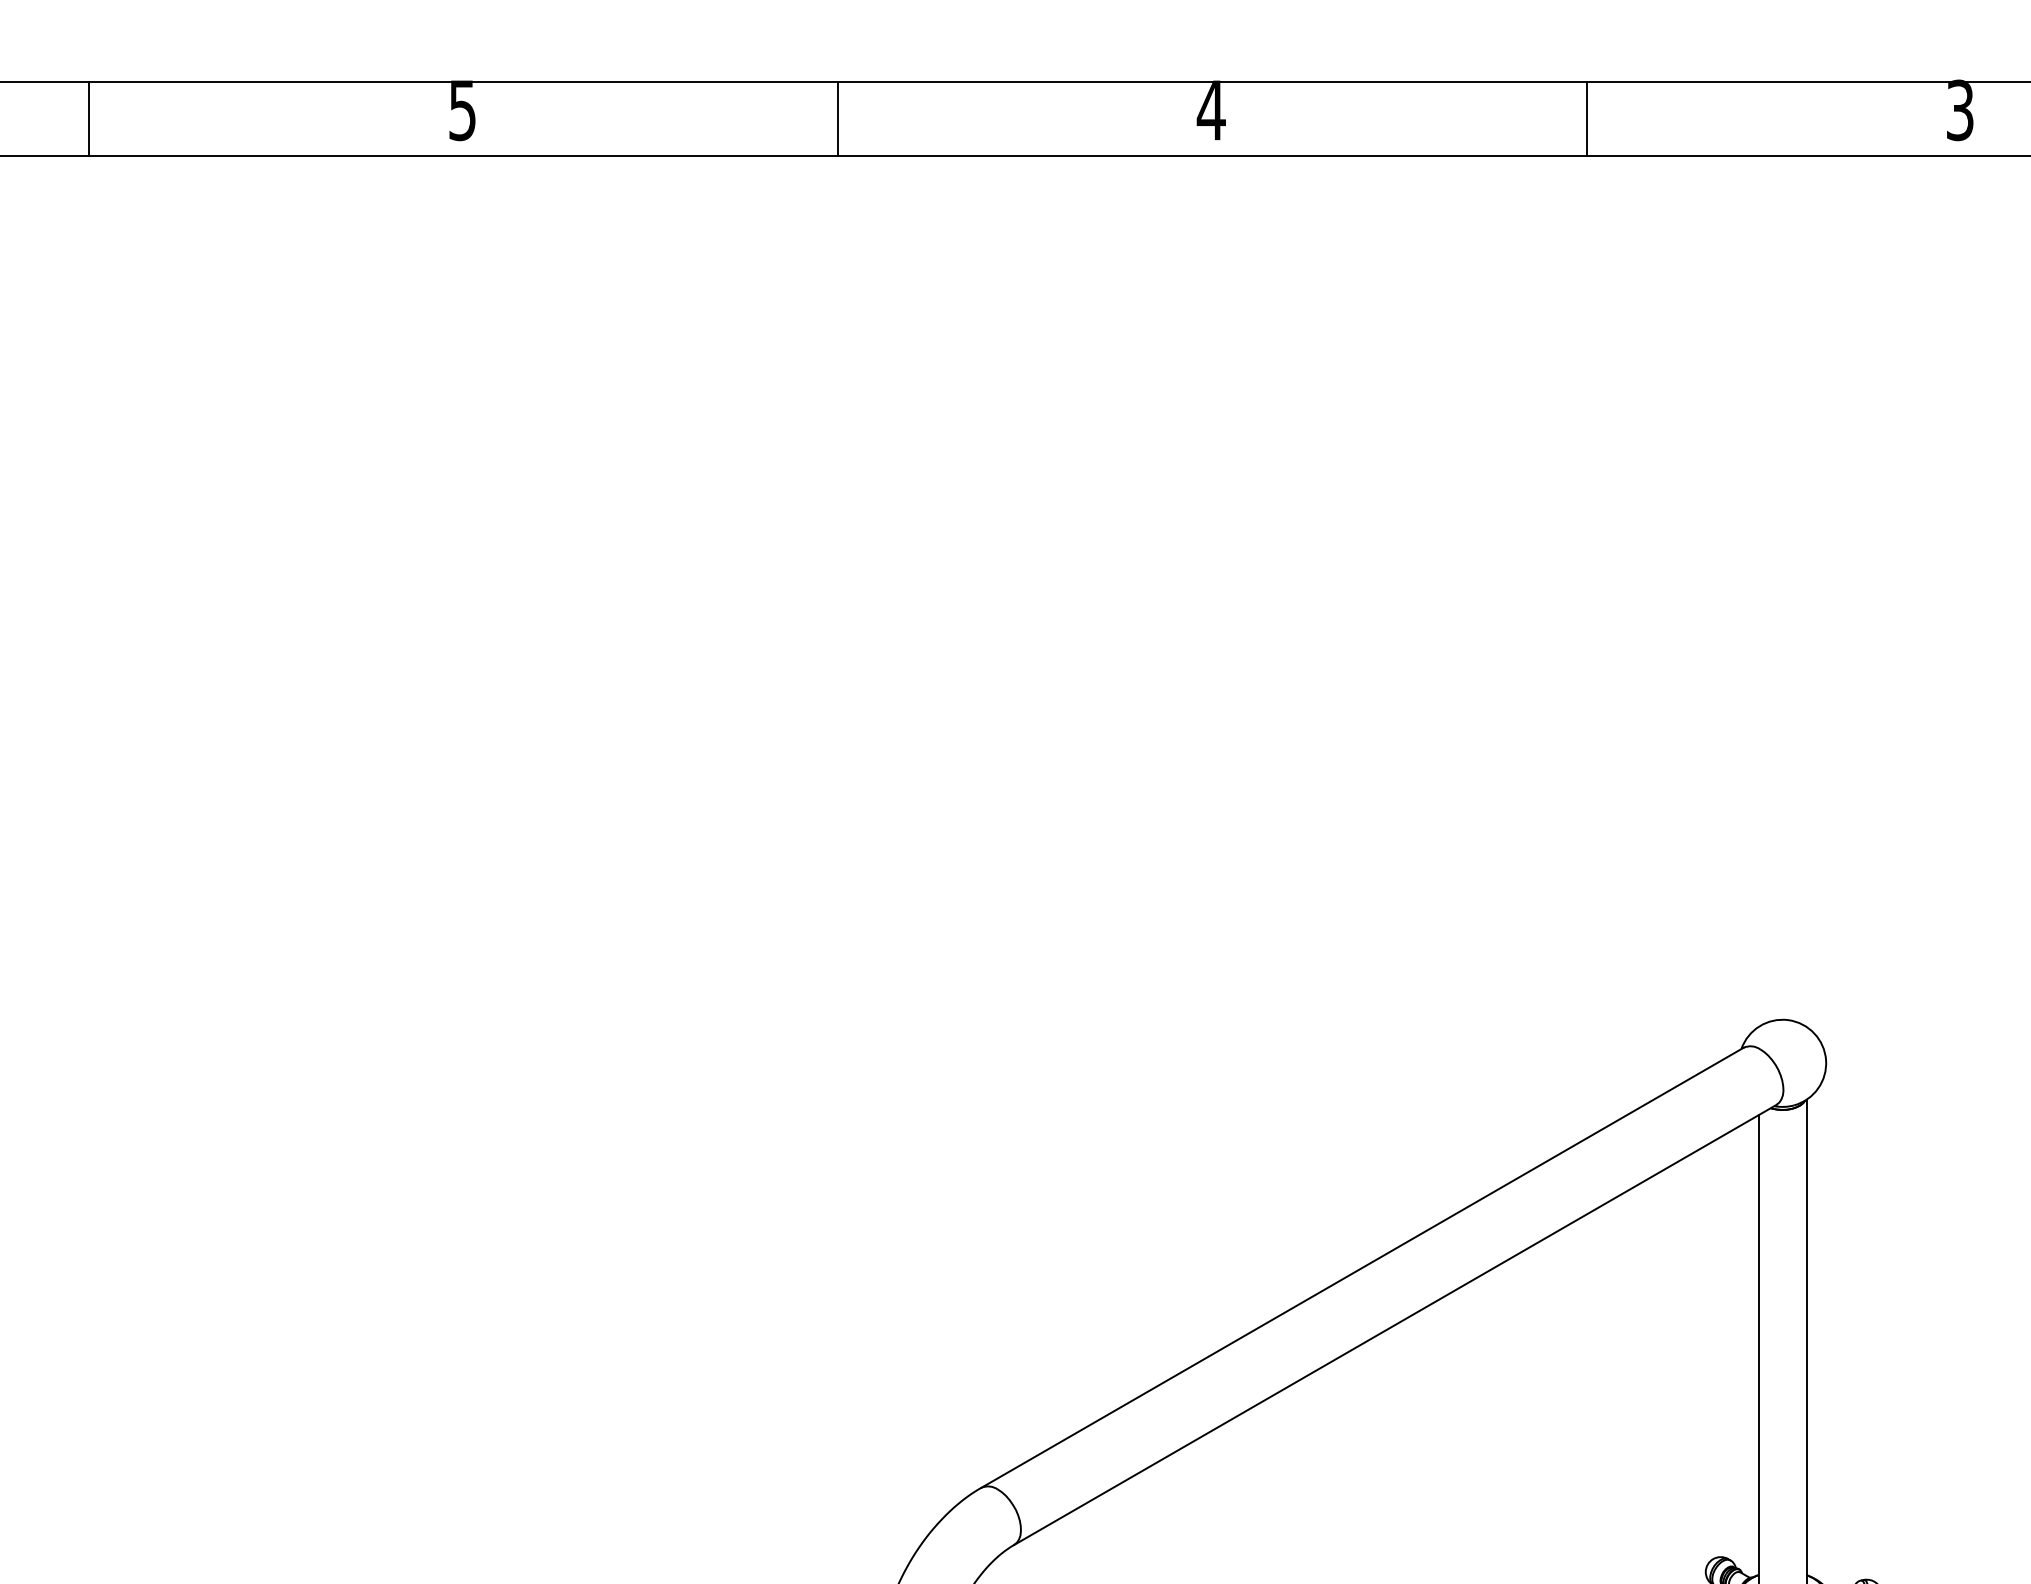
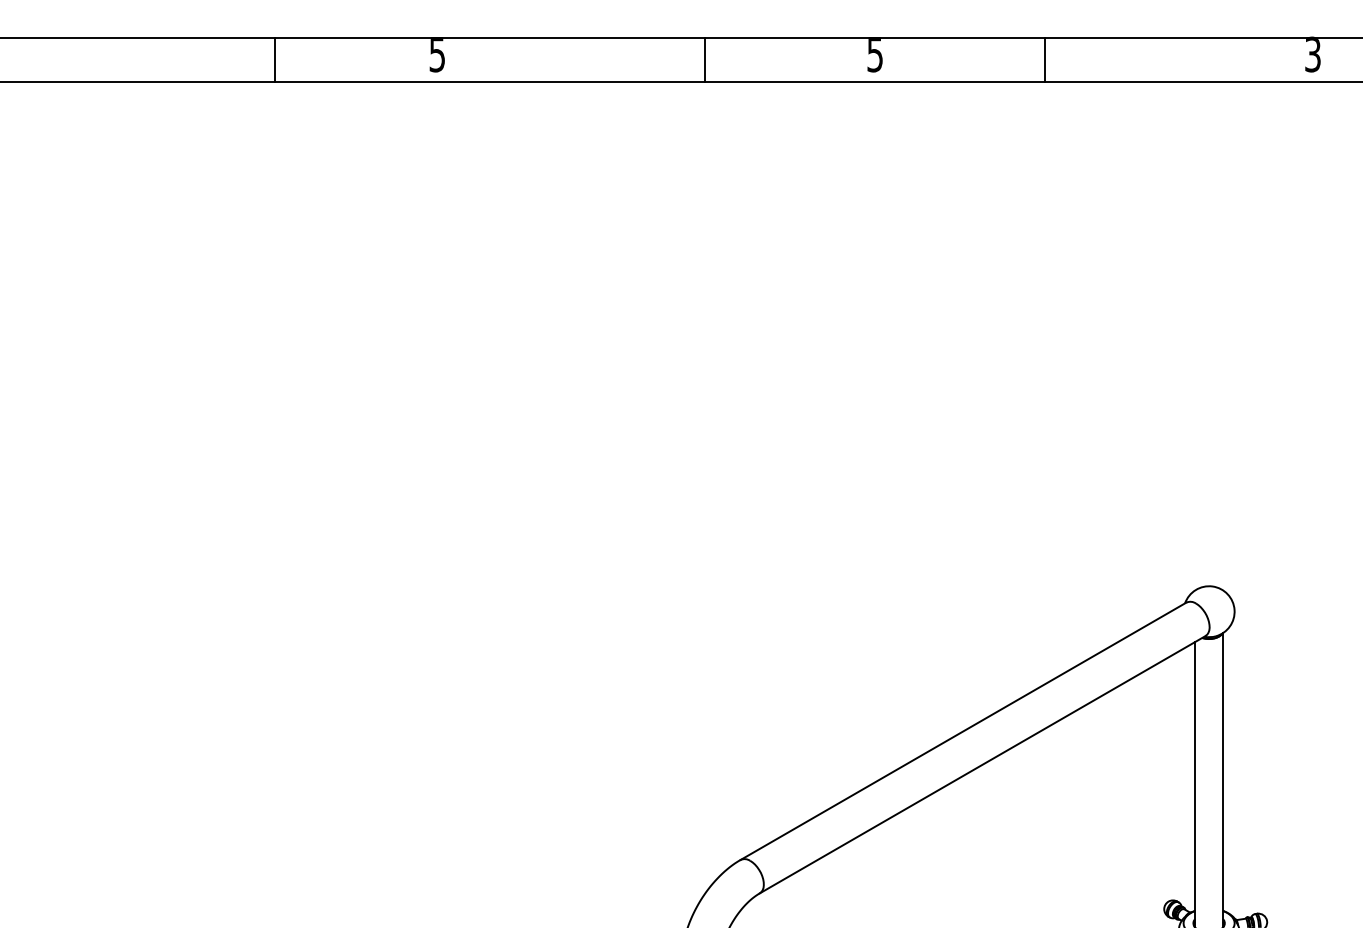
text: (1210, 111) -> (874, 55), 4 -> 5
line: (88, 118) -> (274, 59), moved
line: (837, 118) -> (704, 59), moved
line: (1586, 118) -> (1044, 59), moved

